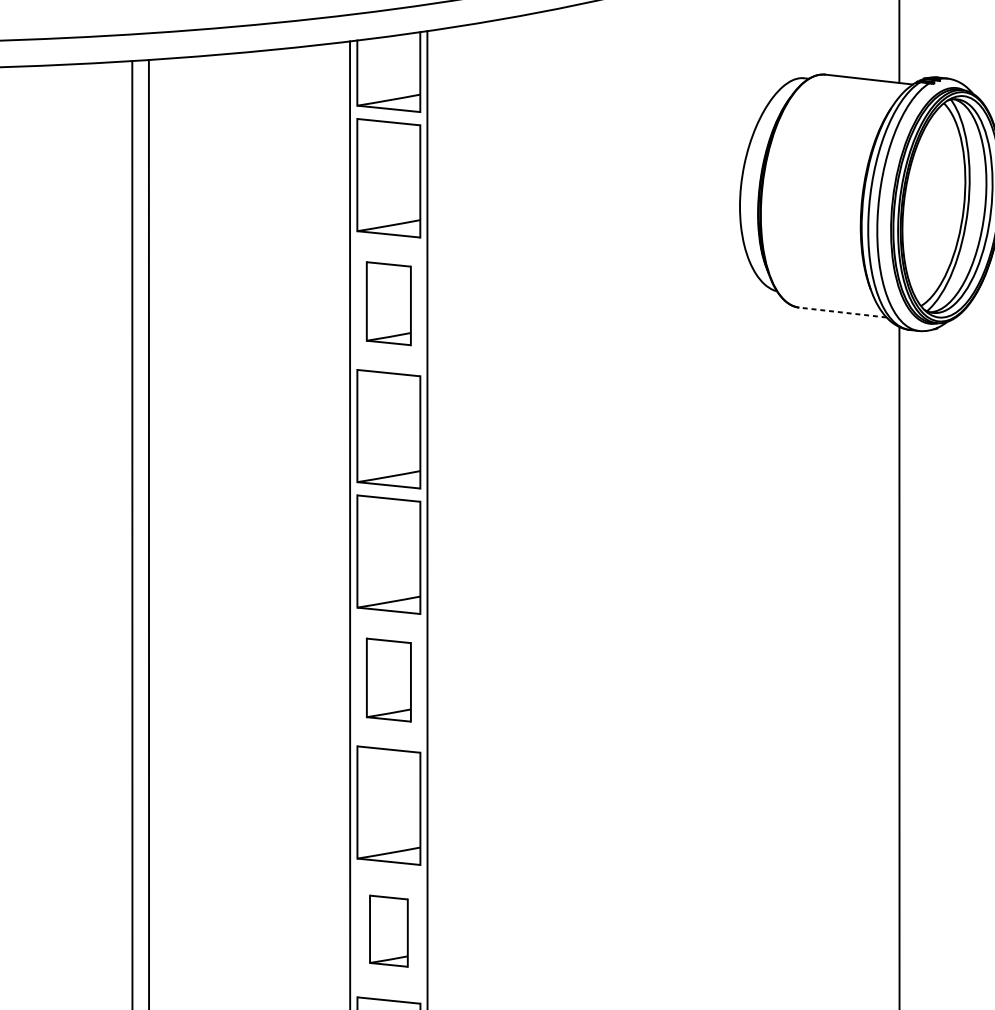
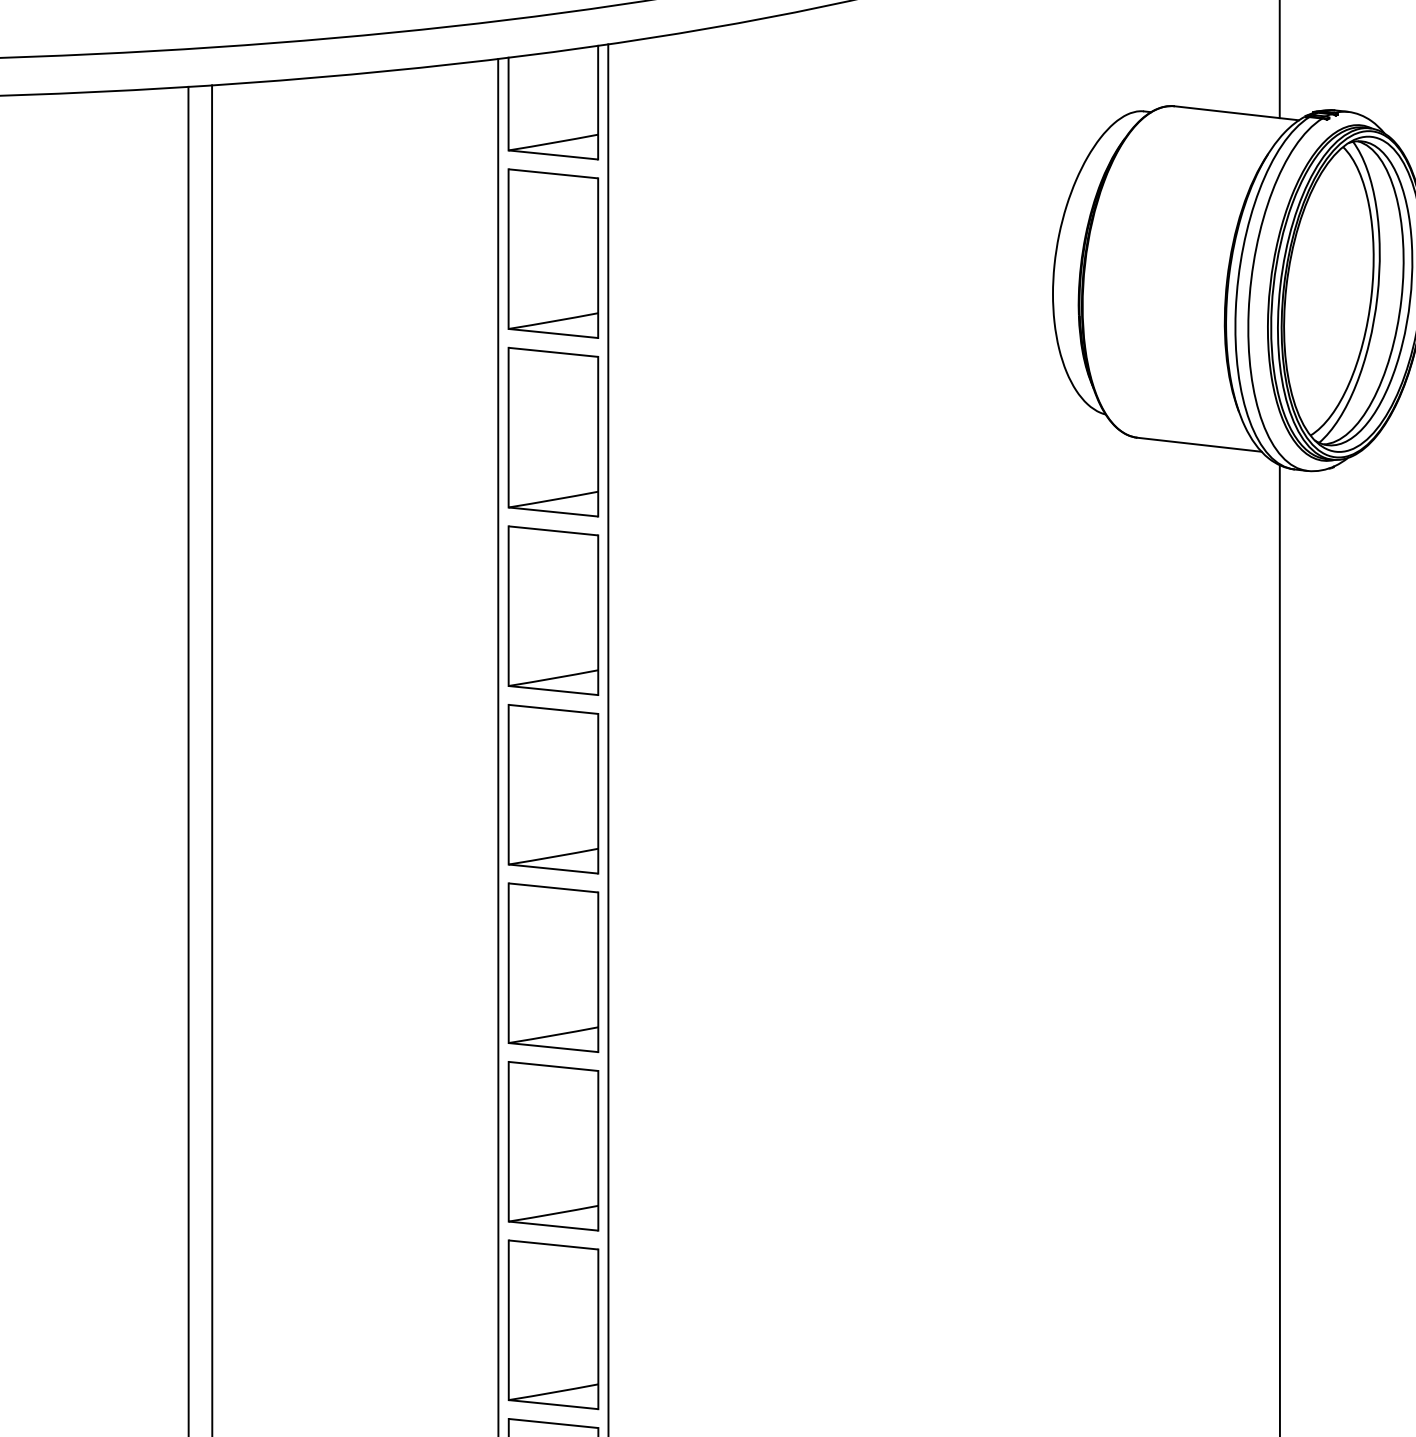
part: (388, 303) -> (553, 431), size x1.43
line: (842, 312) -> (1199, 444), dashed -> solid
part: (388, 680) -> (553, 967), size x1.43
part: (388, 930) -> (553, 1324), size x1.67

